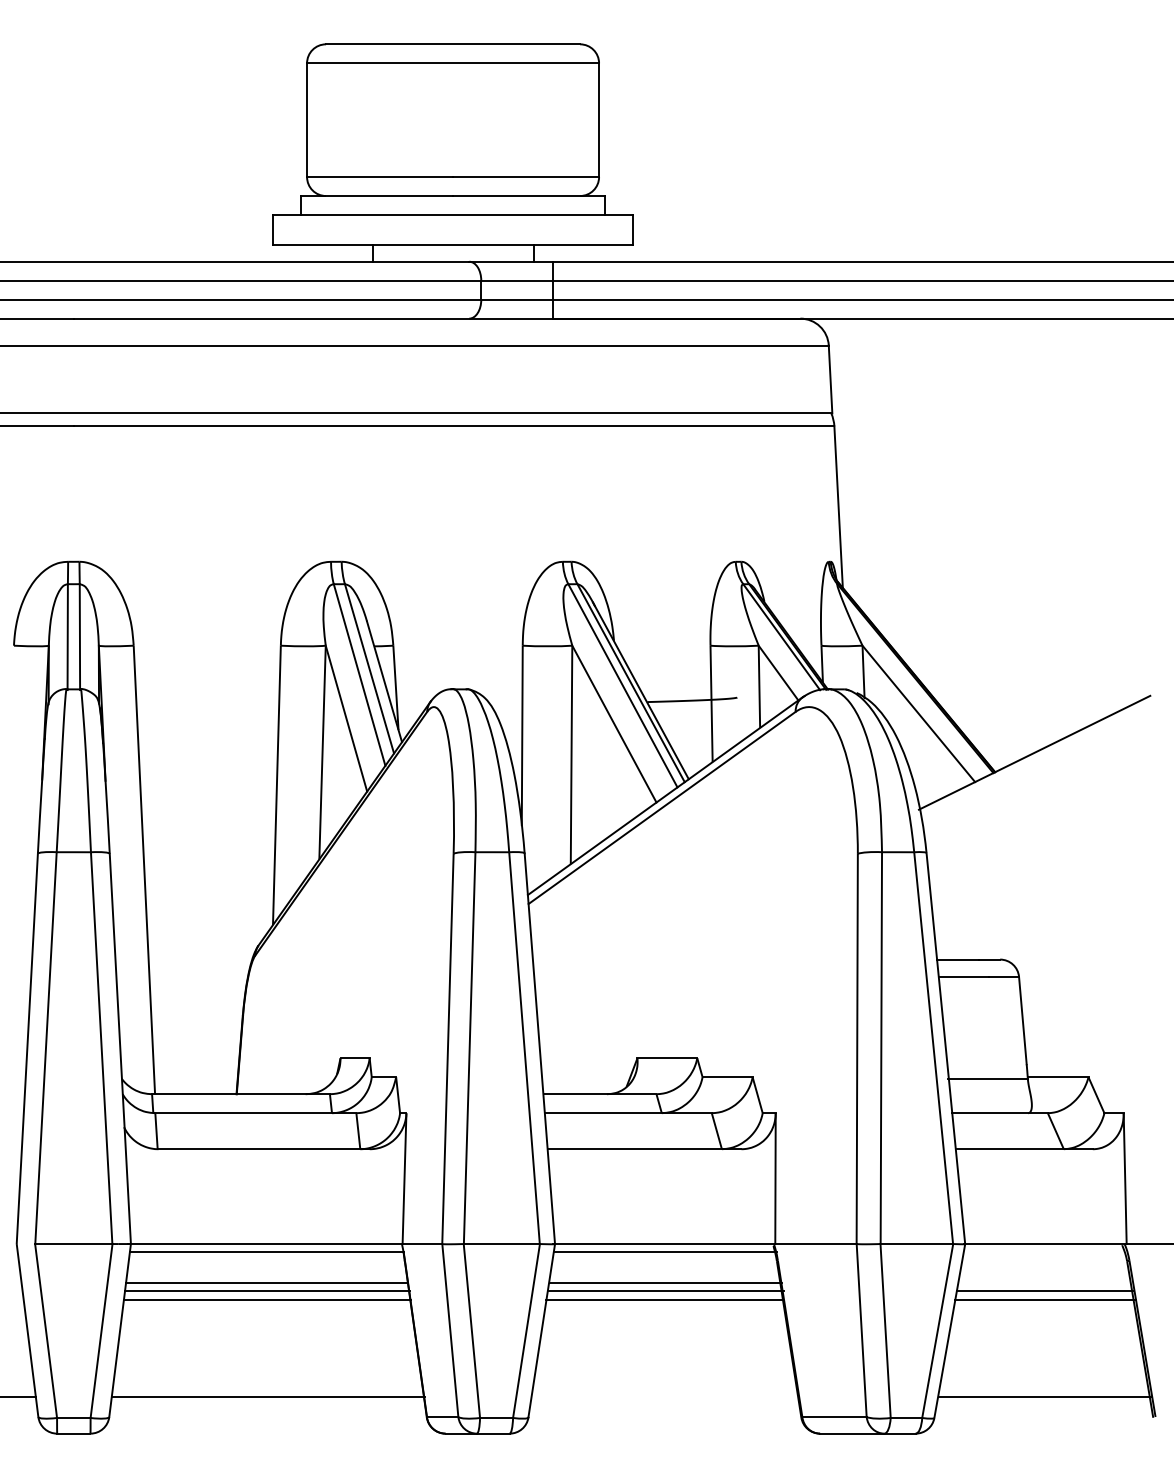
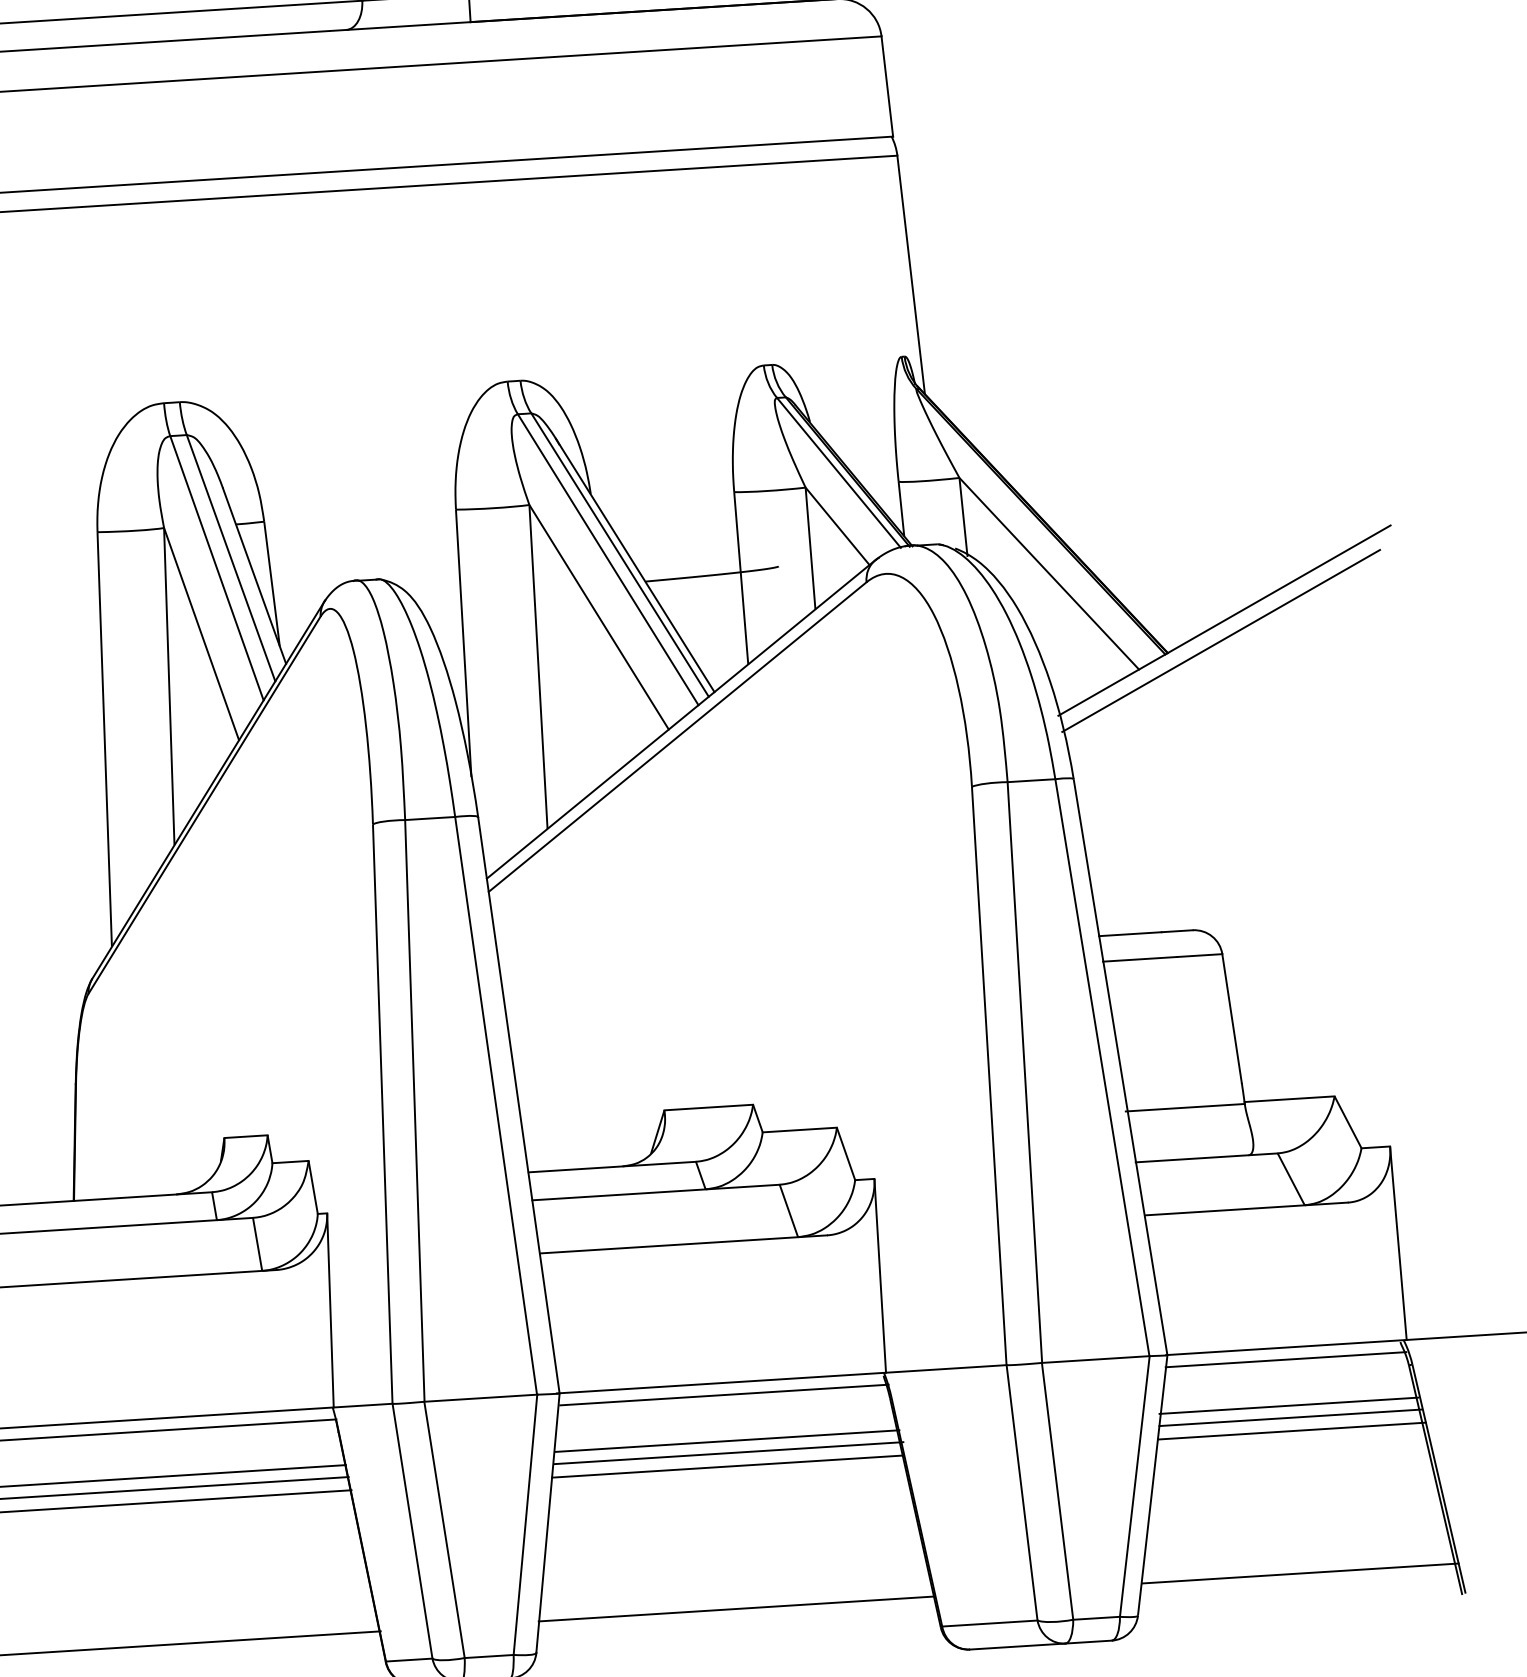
line: (1031, 765) -> (1221, 639), added
line: (1044, 1252) -> (1285, 1360), added
line: (1044, 1283) -> (1288, 1406), added
line: (664, 1396) -> (736, 1609), added

